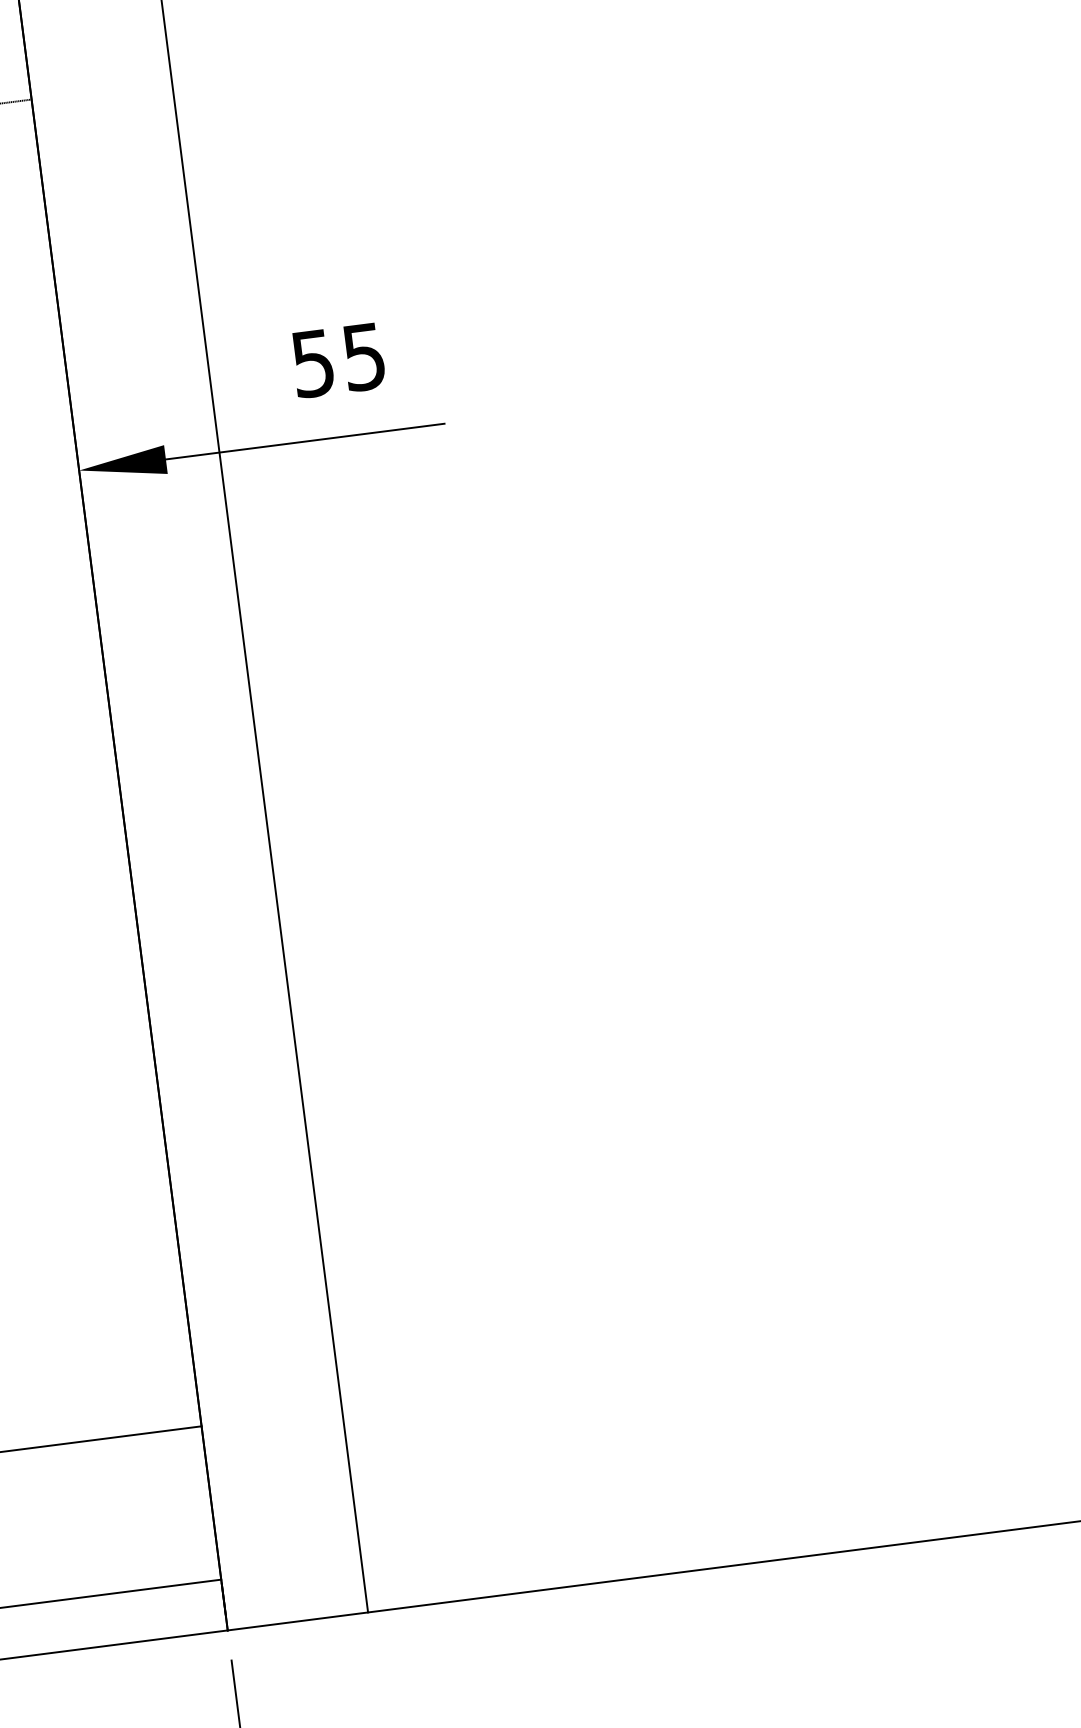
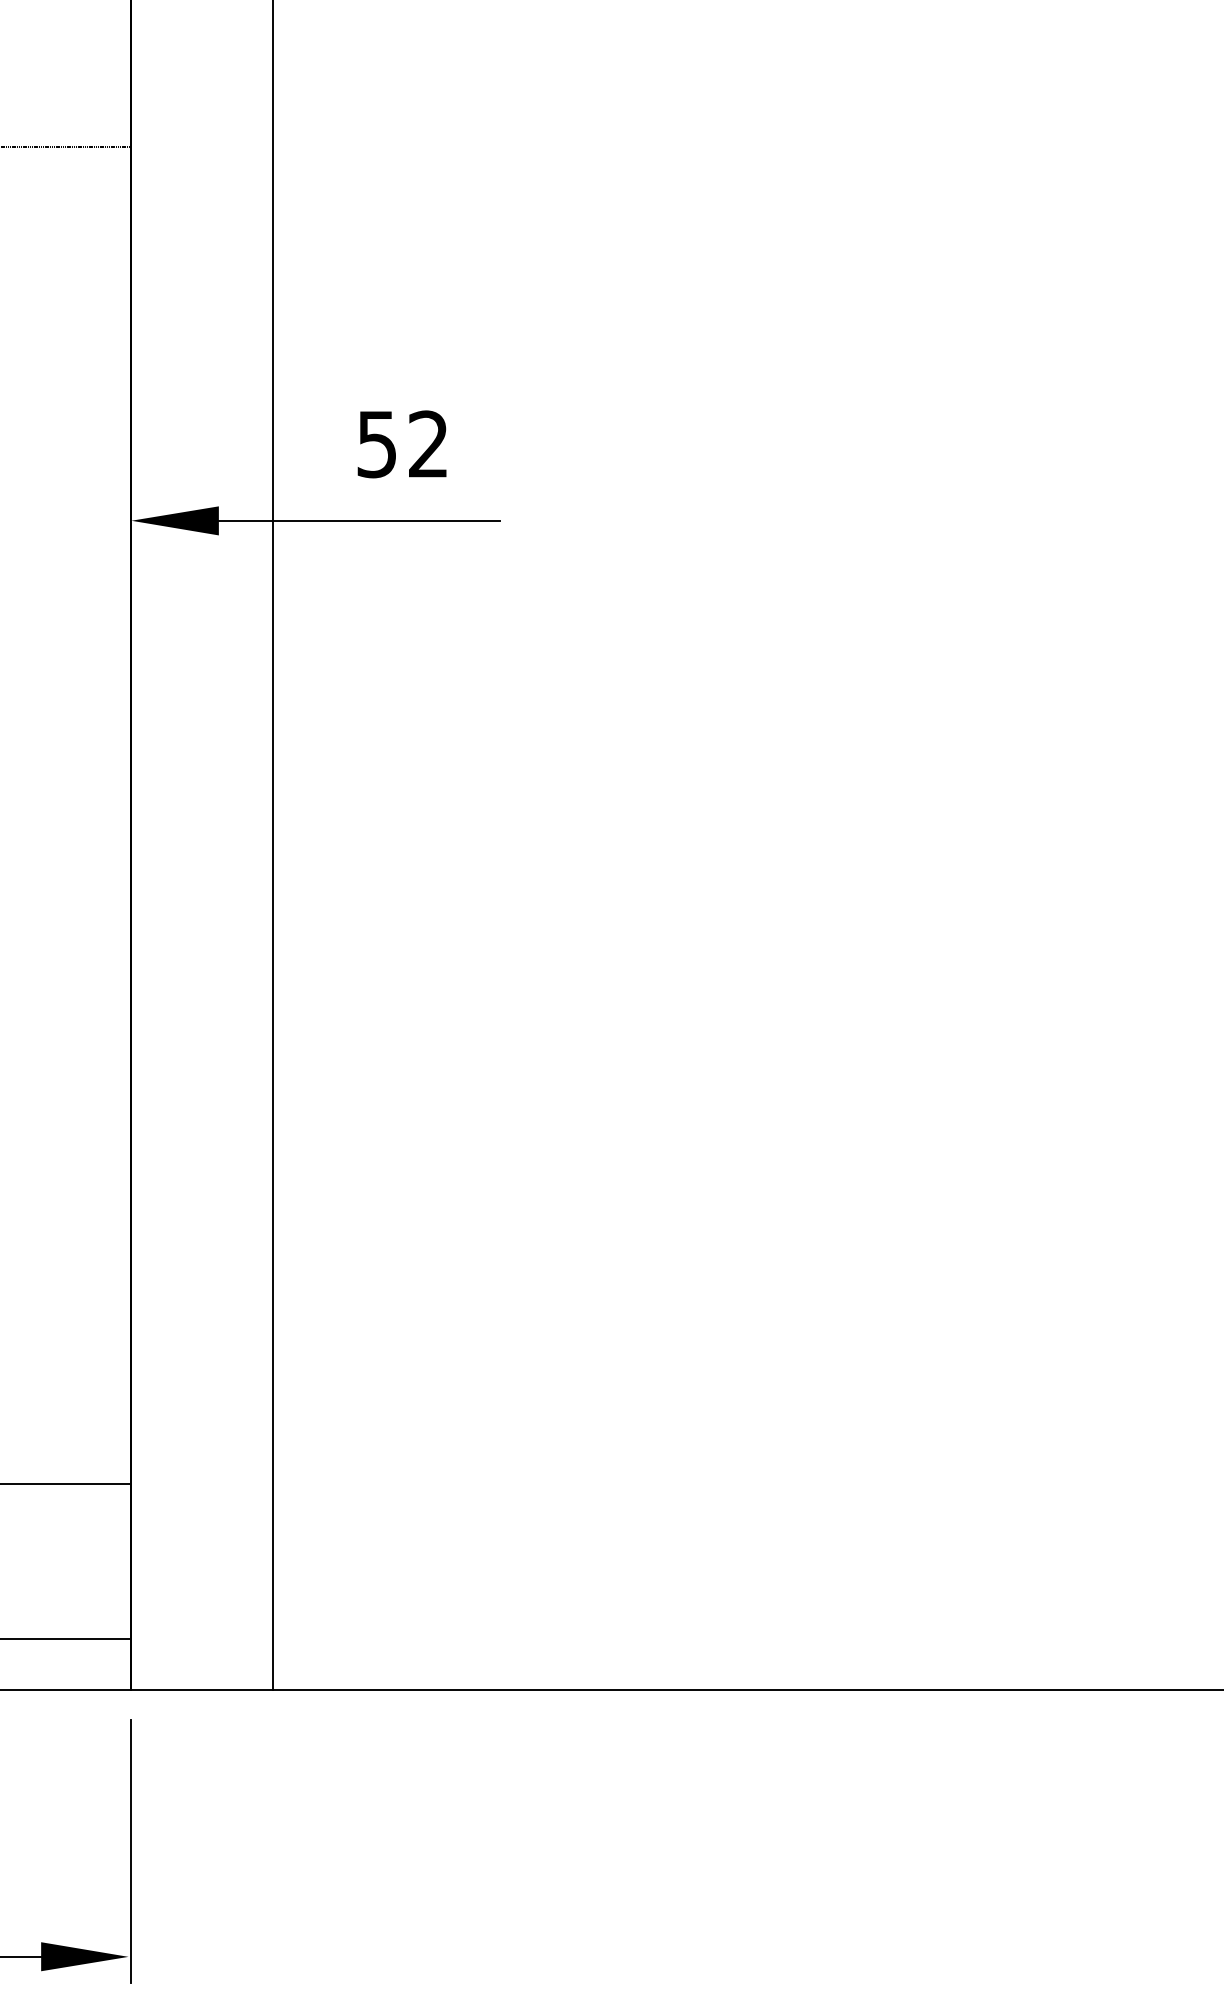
text: (364, 357) -> (428, 444), 55 -> 52

